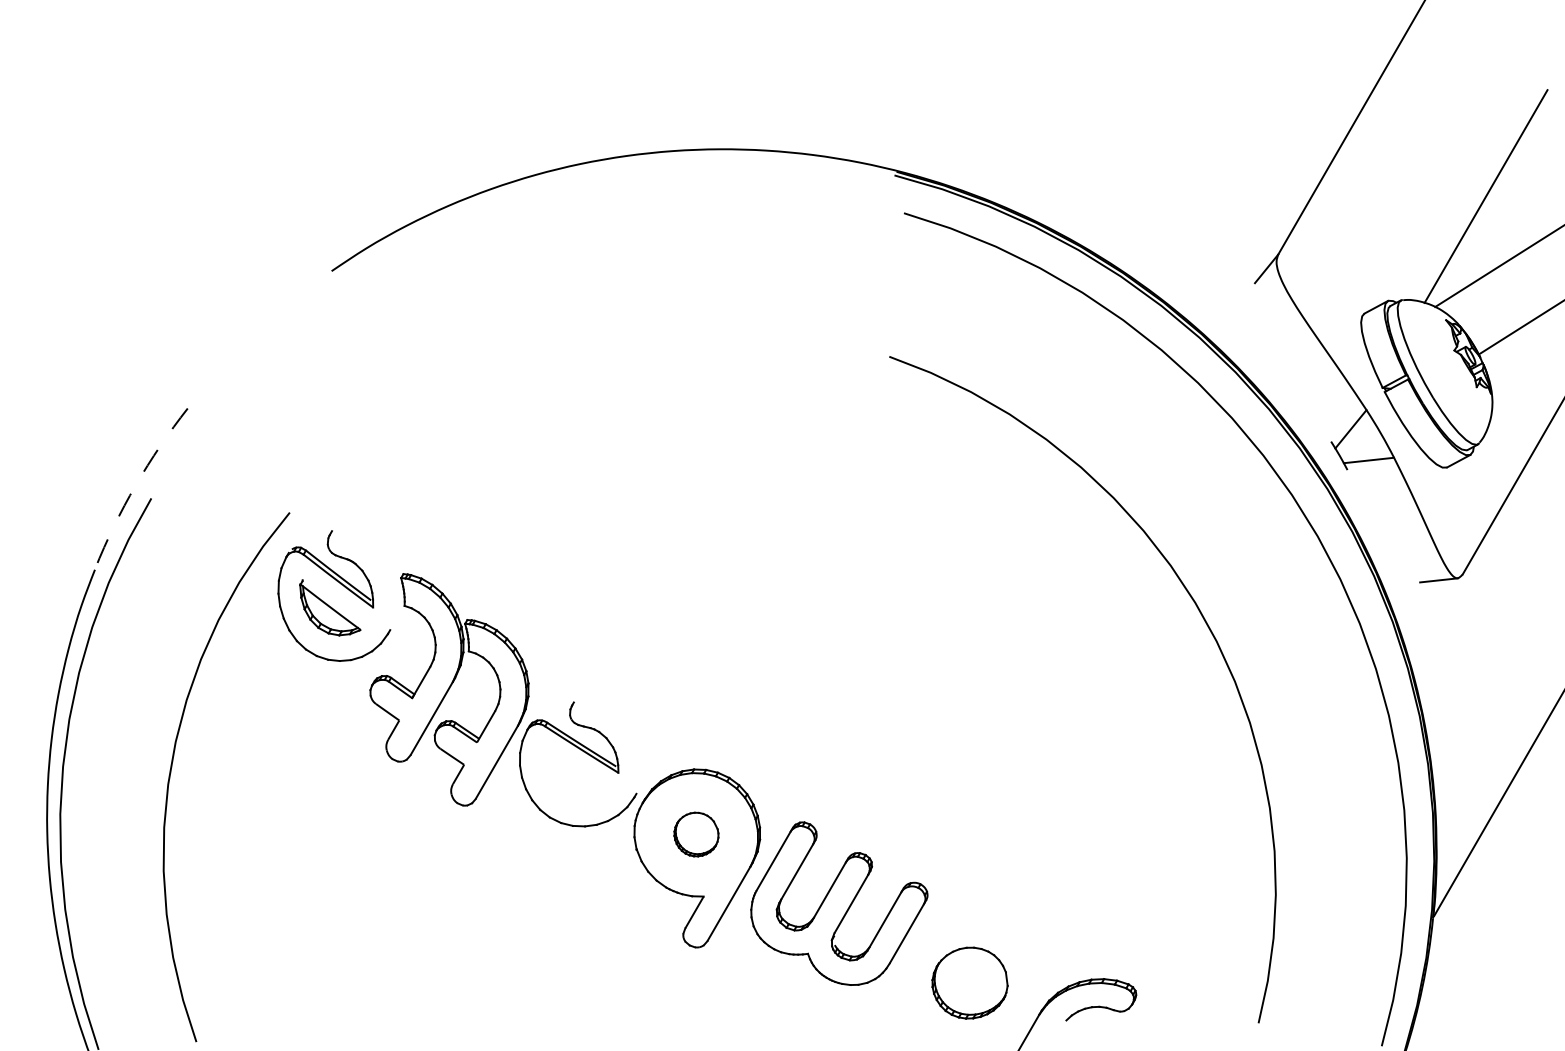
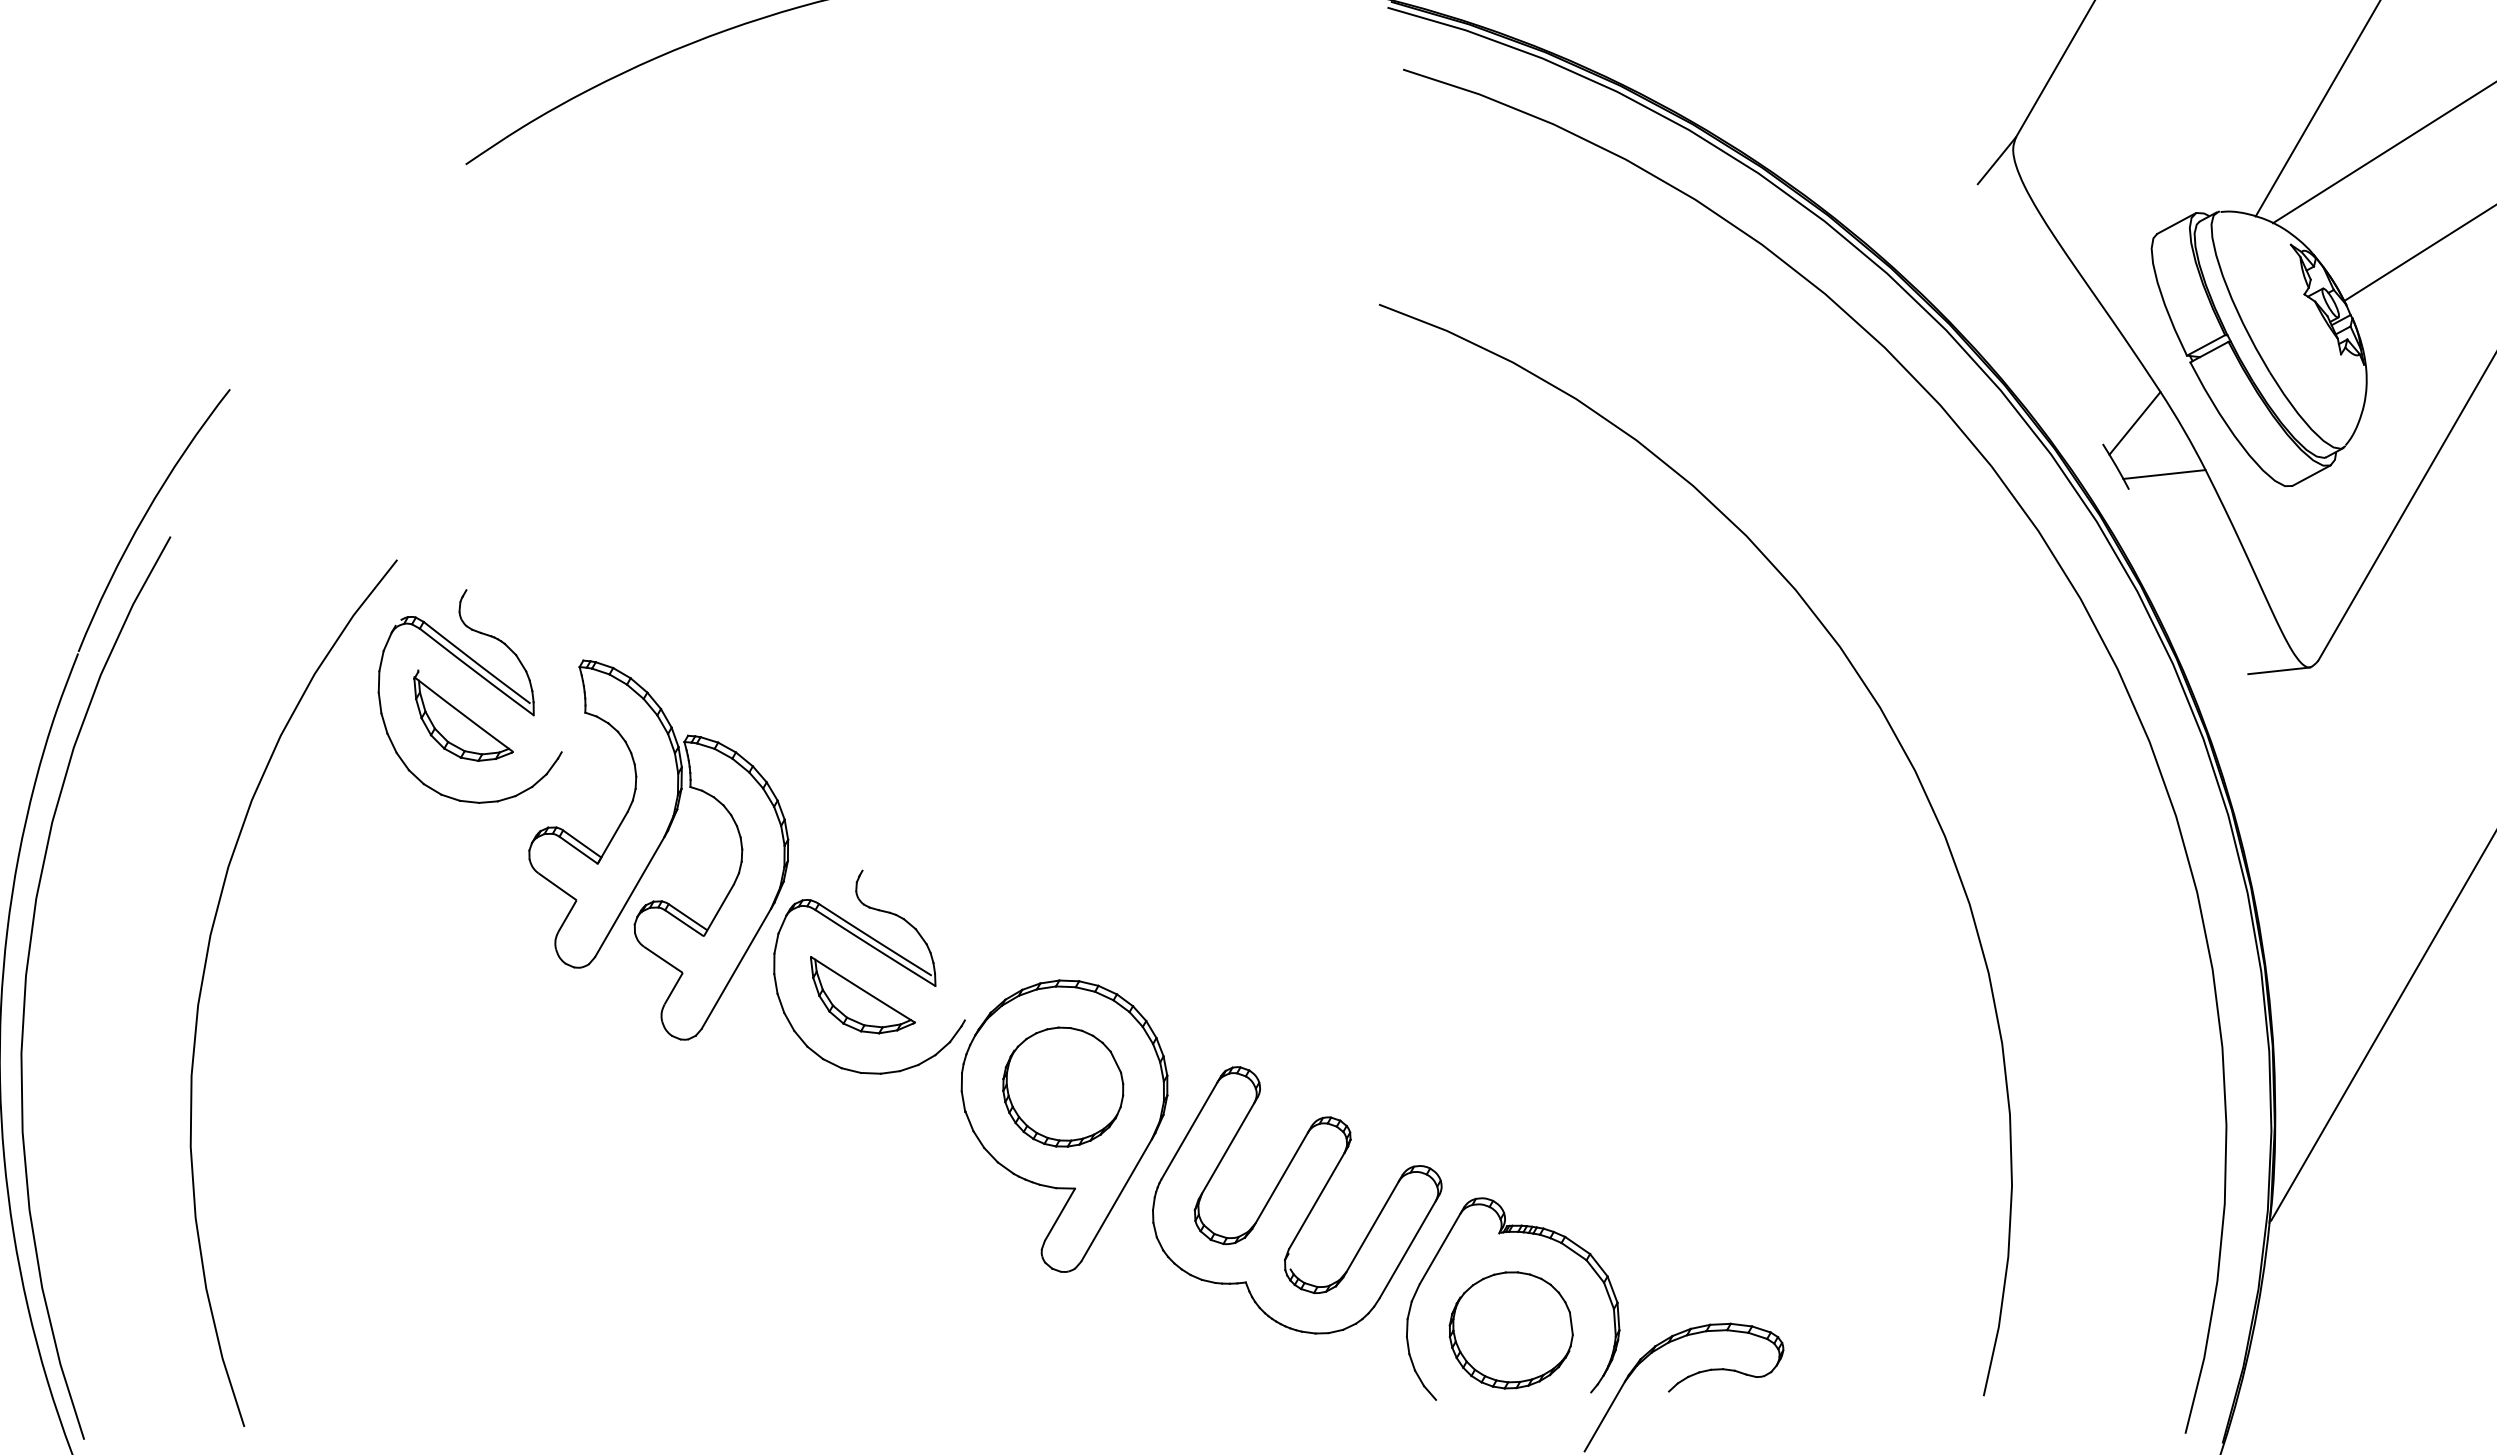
arc: (135, 485) -> (144, 515), dashed -> solid
part: (573, 778) -> (861, 995), added
part: (696, 834) -> (1063, 1086), size x1.67
part: (966, 924) -> (1505, 1234), added

